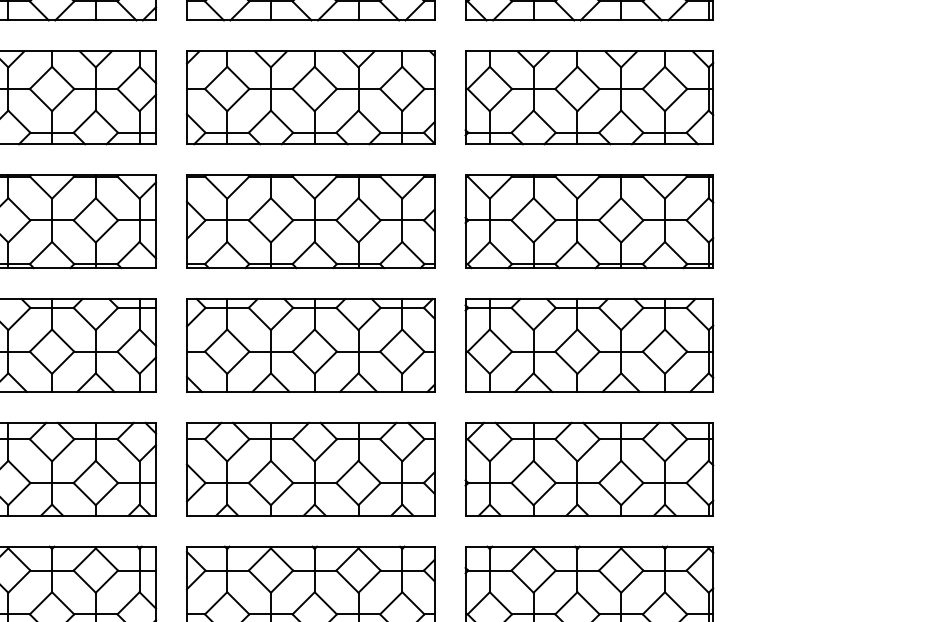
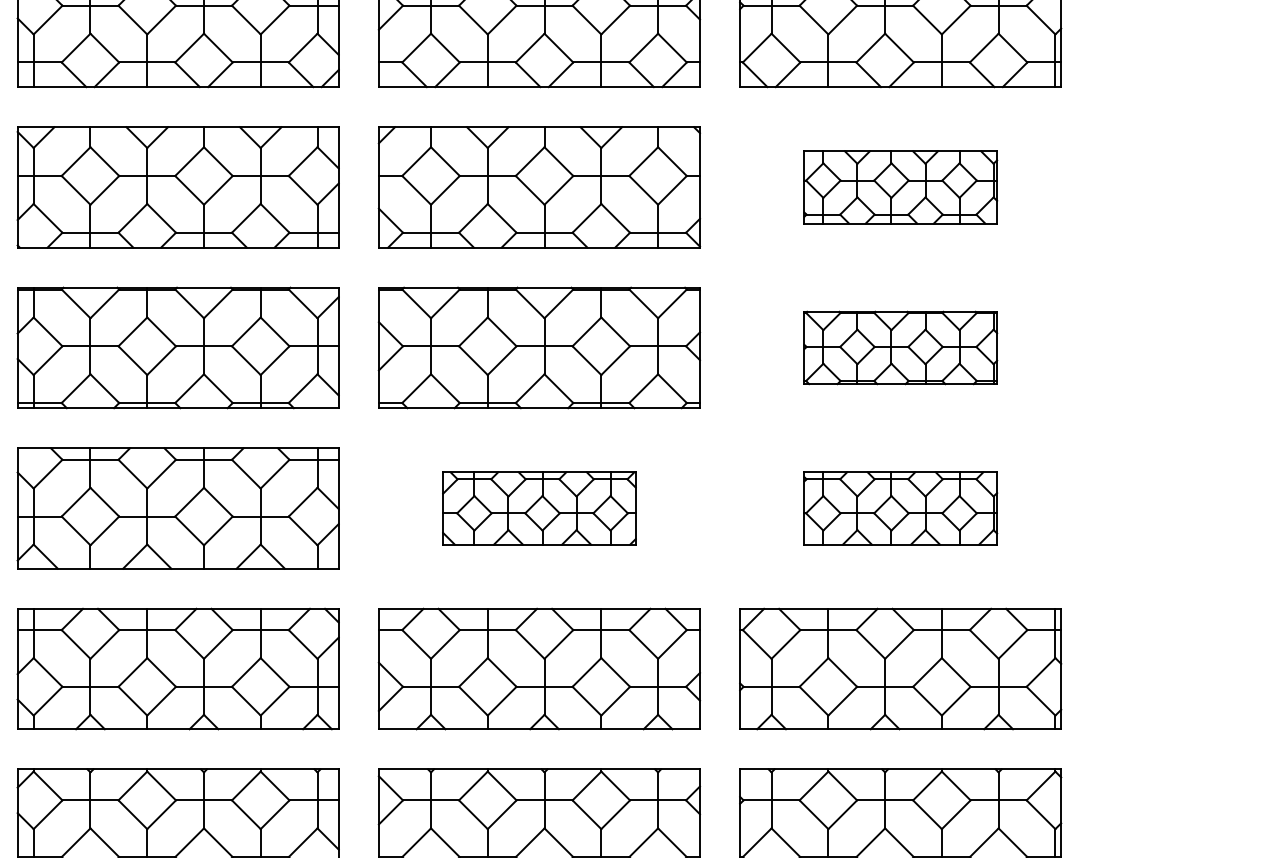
part: (589, 97) -> (900, 187), size x0.6
part: (589, 221) -> (900, 347), size x0.6
part: (310, 345) -> (539, 508), size x0.6
part: (589, 345) -> (900, 508), size x0.6

